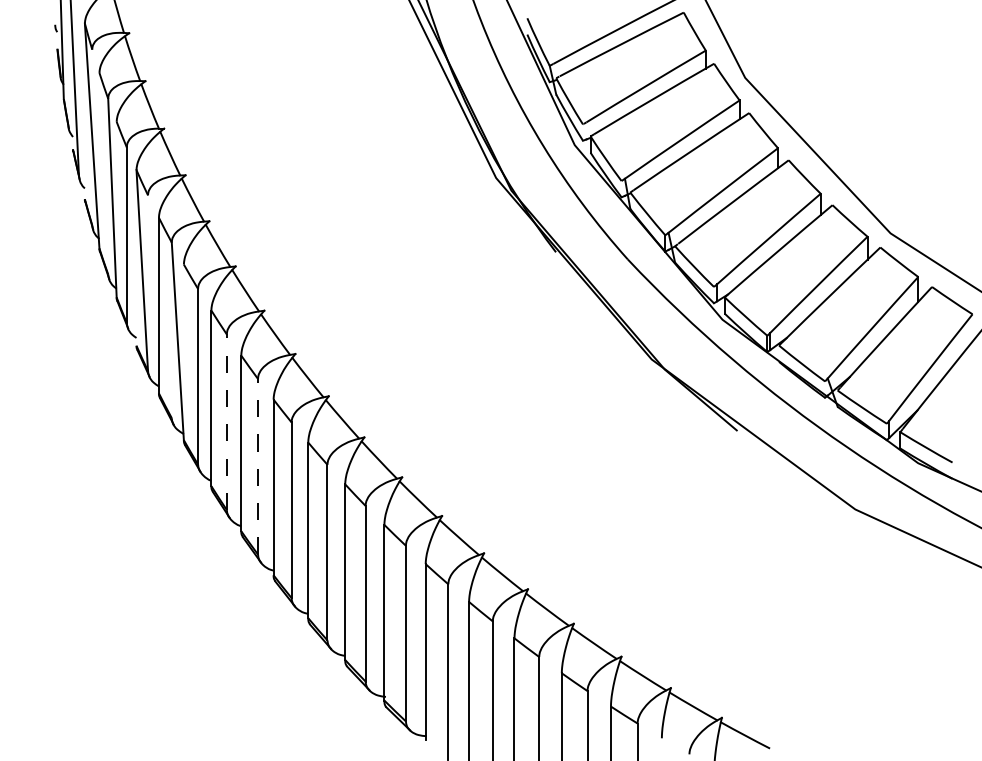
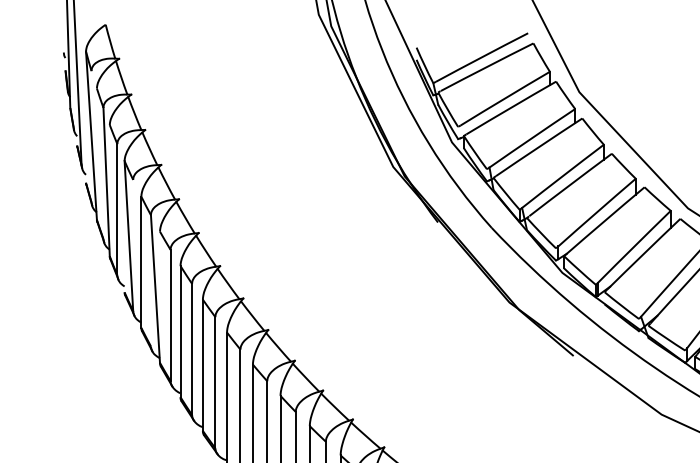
line: (226, 422) -> (191, 349), dashed -> solid
line: (258, 466) -> (215, 382), dashed -> solid

